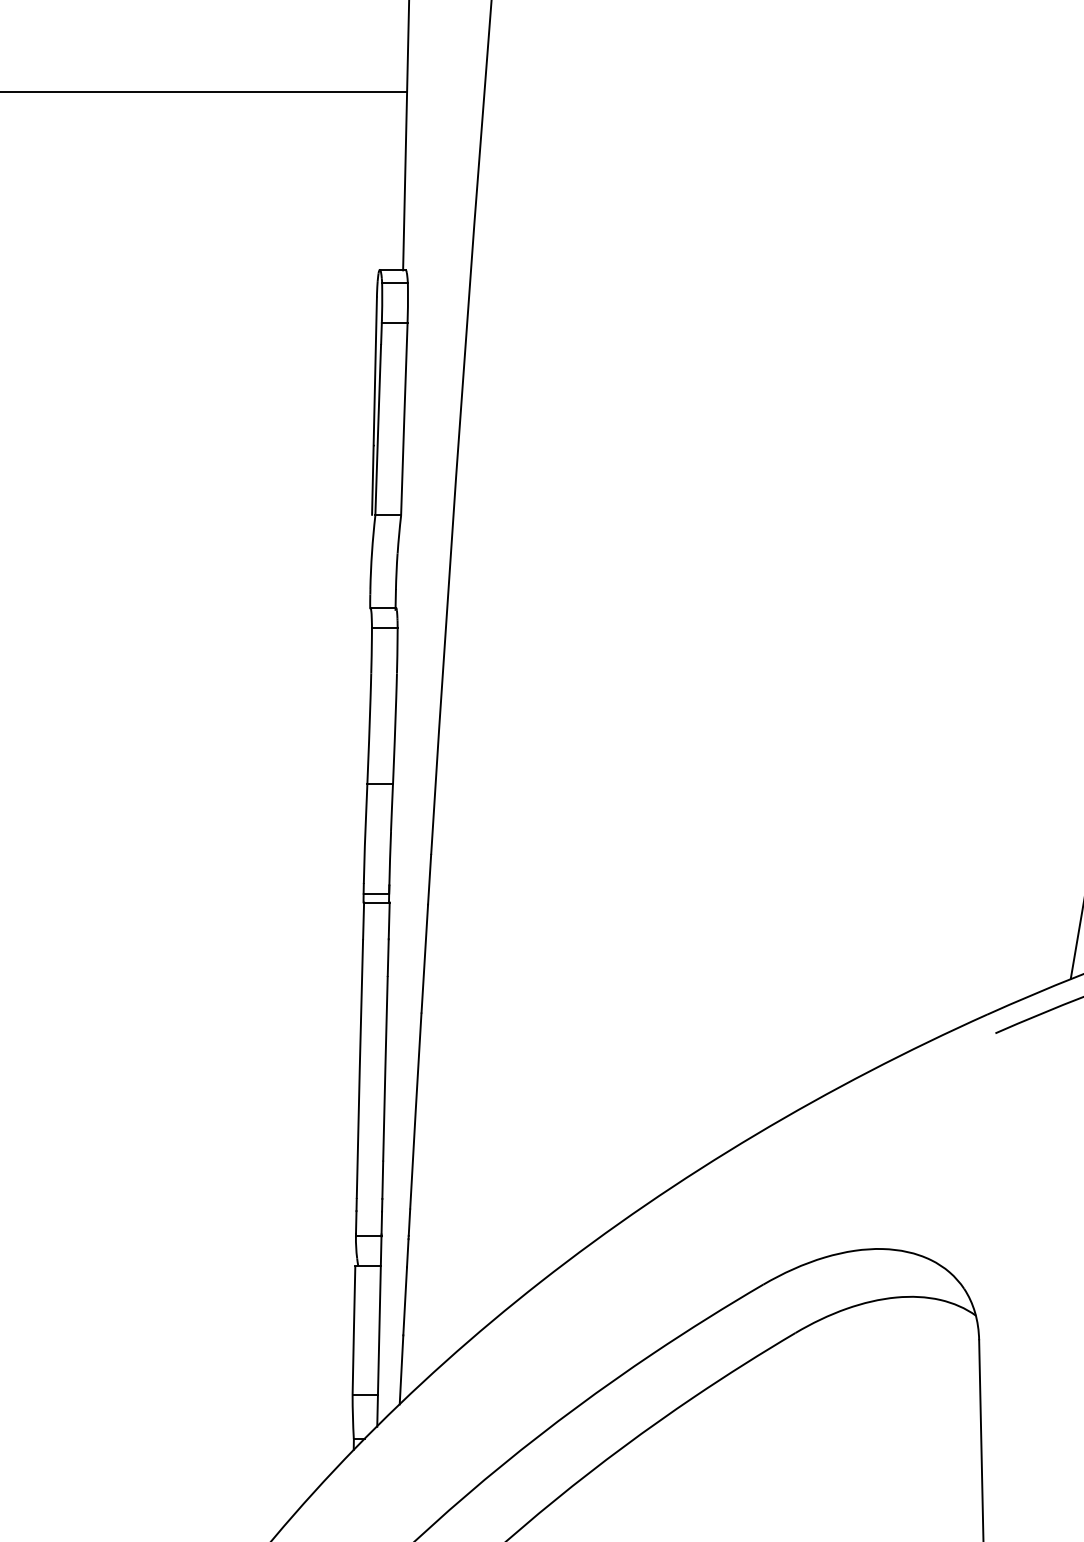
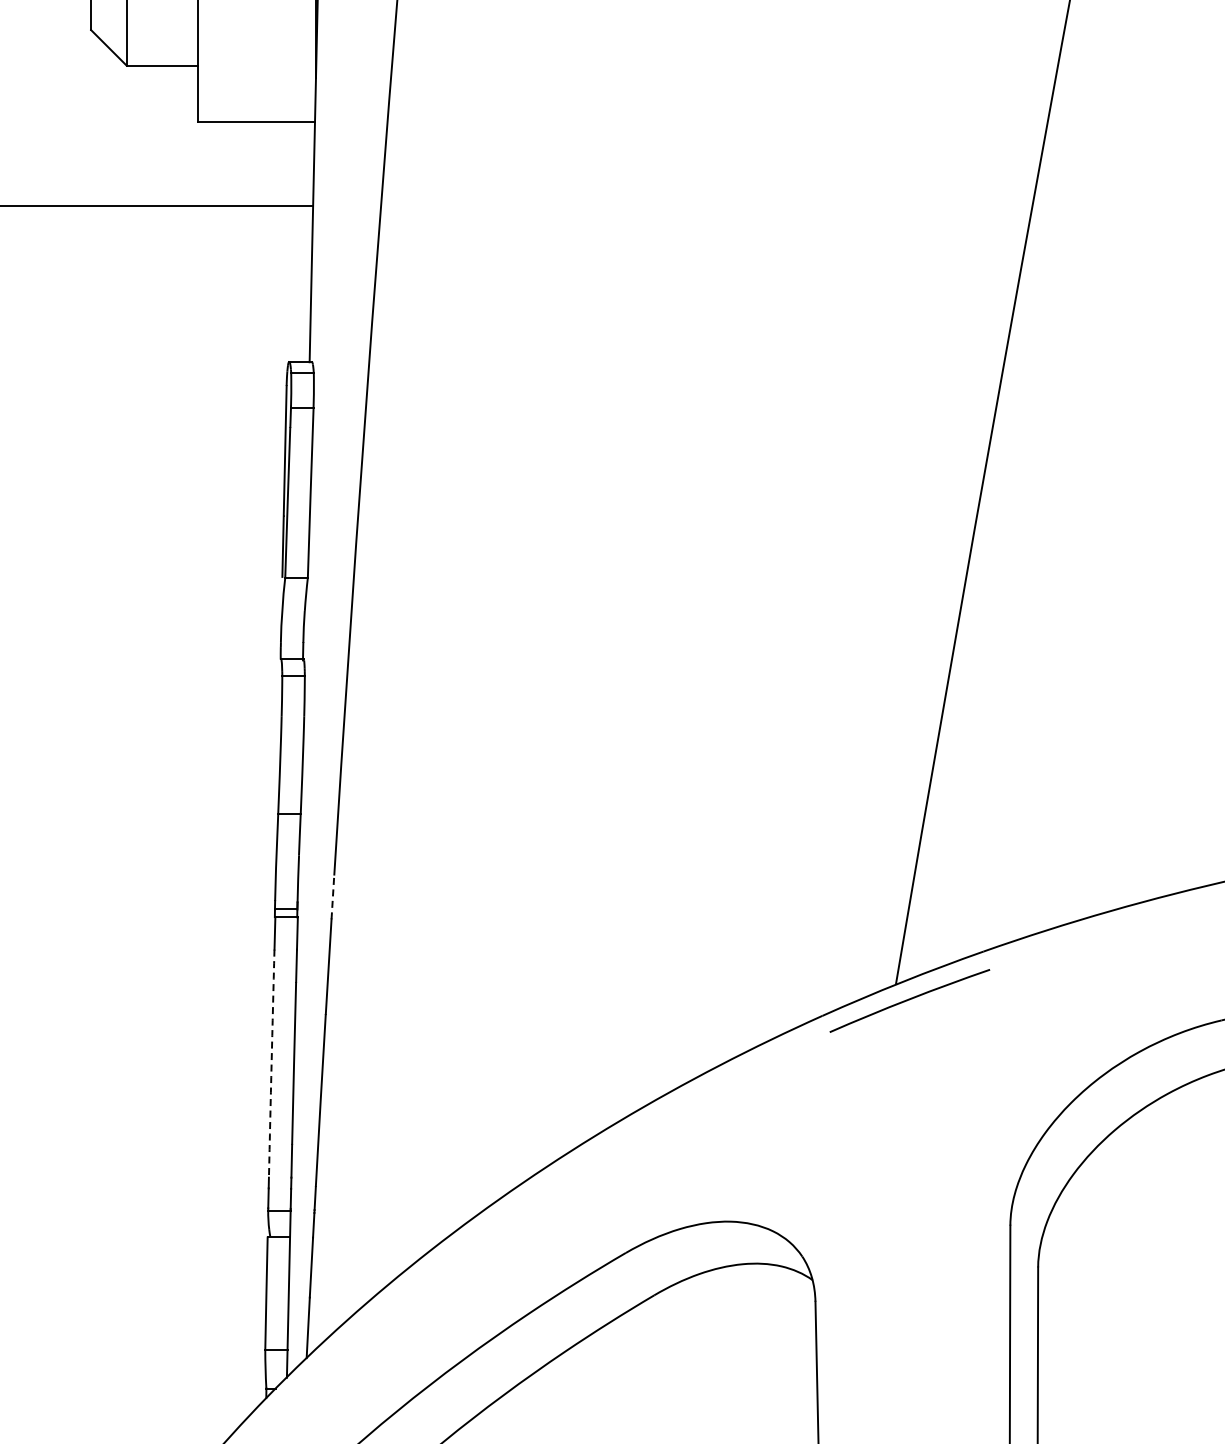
line: (429, 879) -> (332, 897), solid -> dashed
arc: (359, 1068) -> (271, 1063), solid -> dashed

